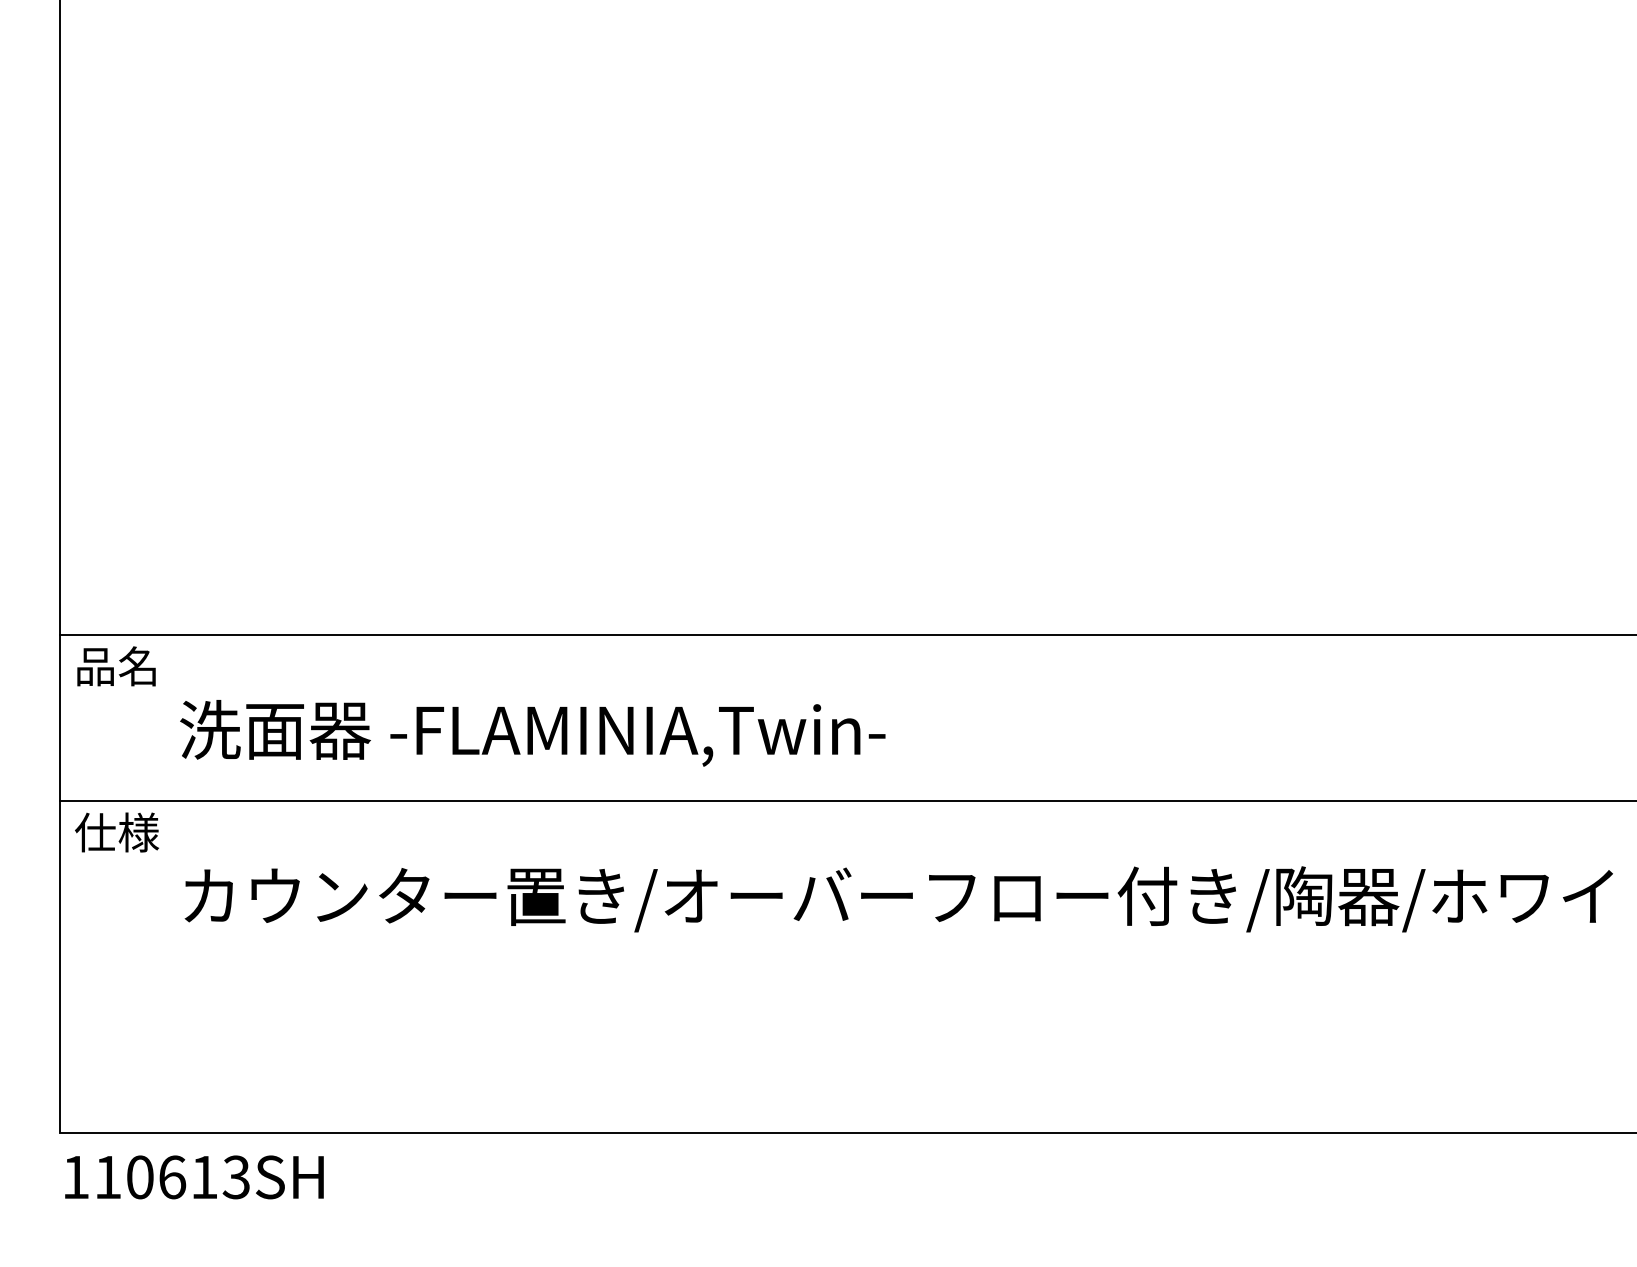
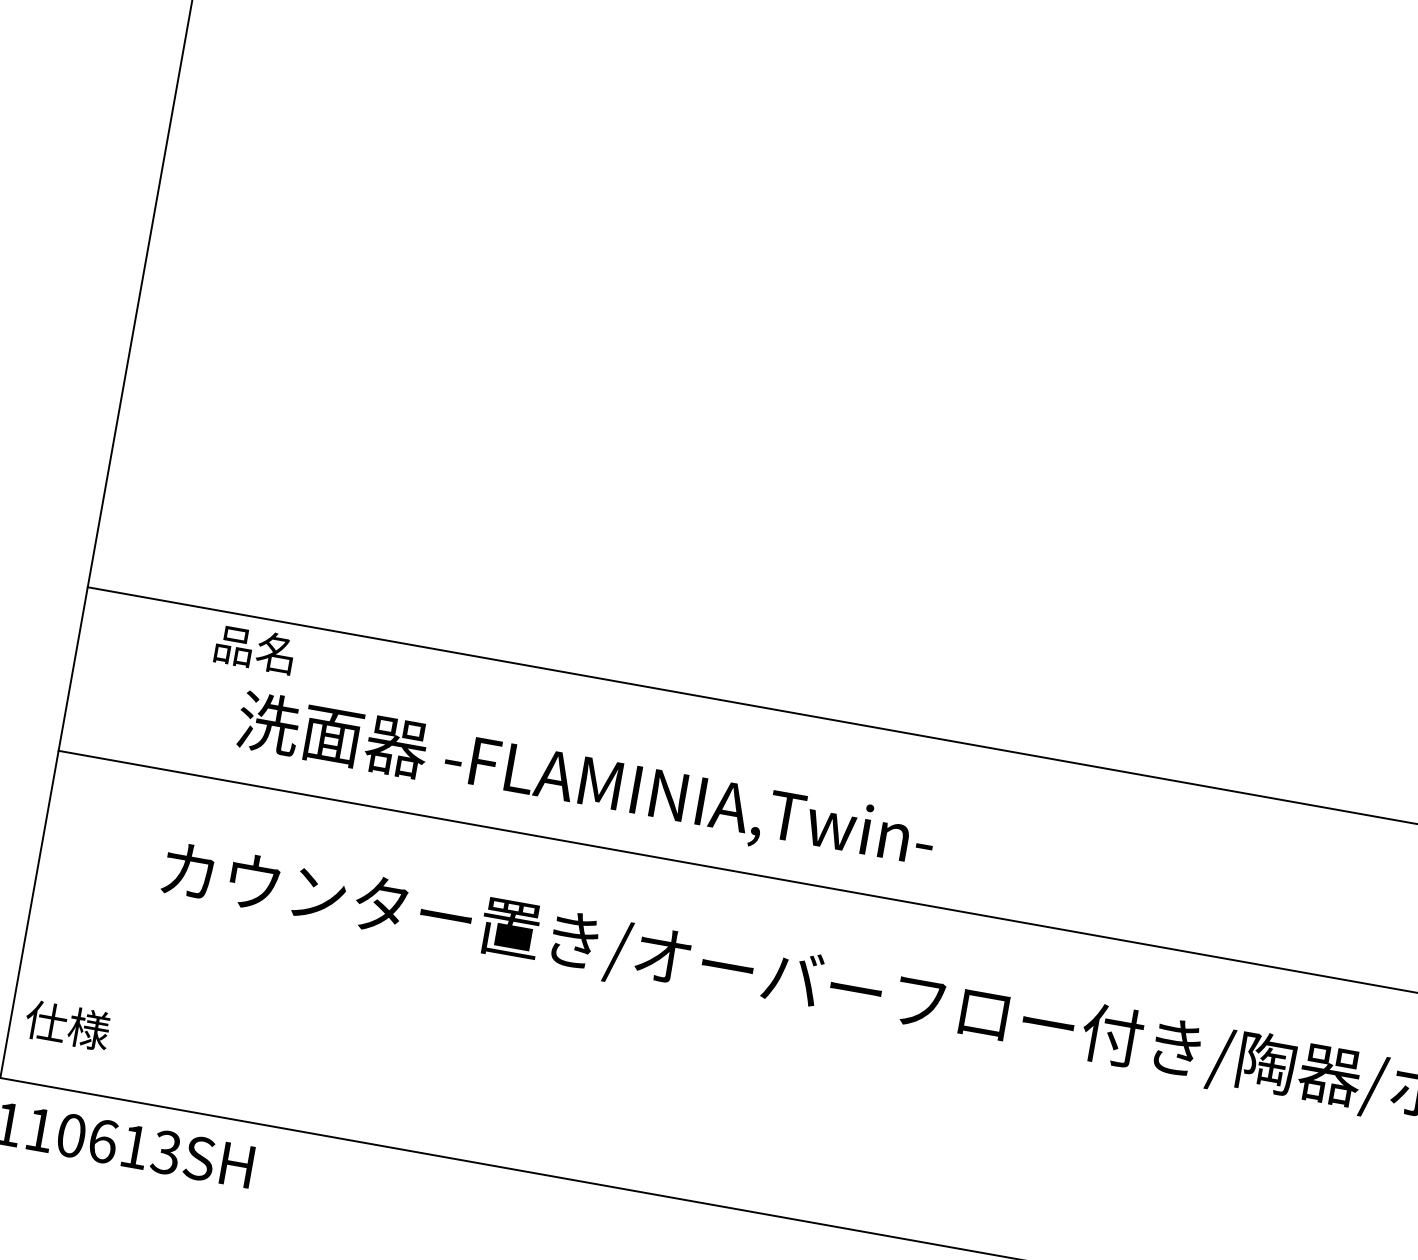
text: (116, 666) -> (254, 649), moved
text: (532, 733) -> (585, 783), moved
text: (117, 832) -> (68, 1025), moved

